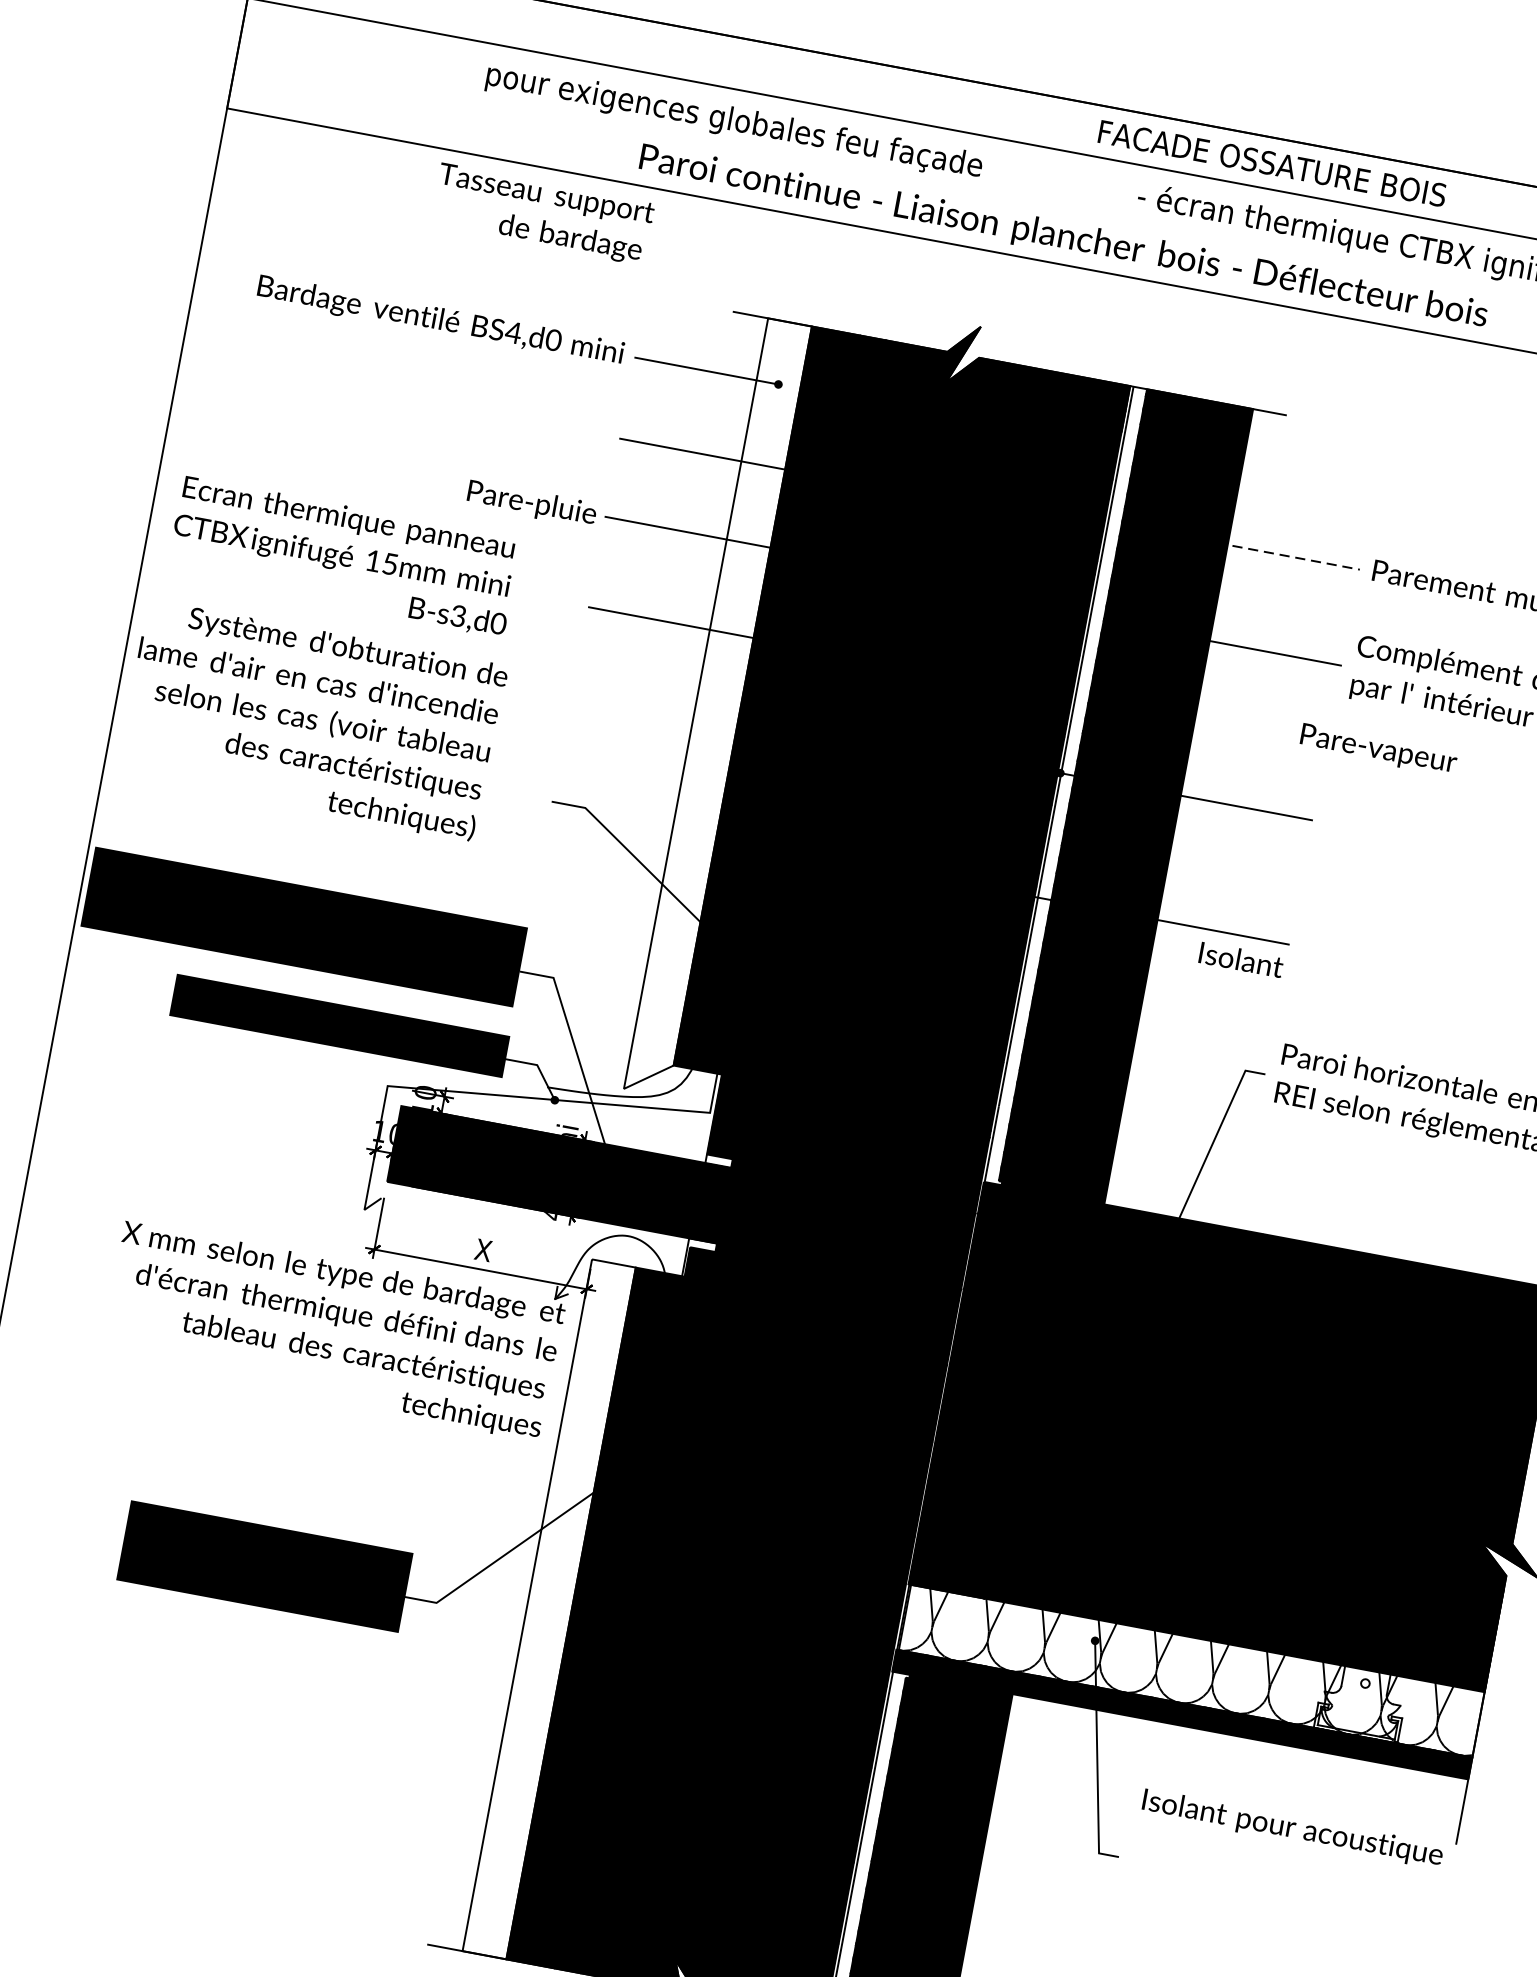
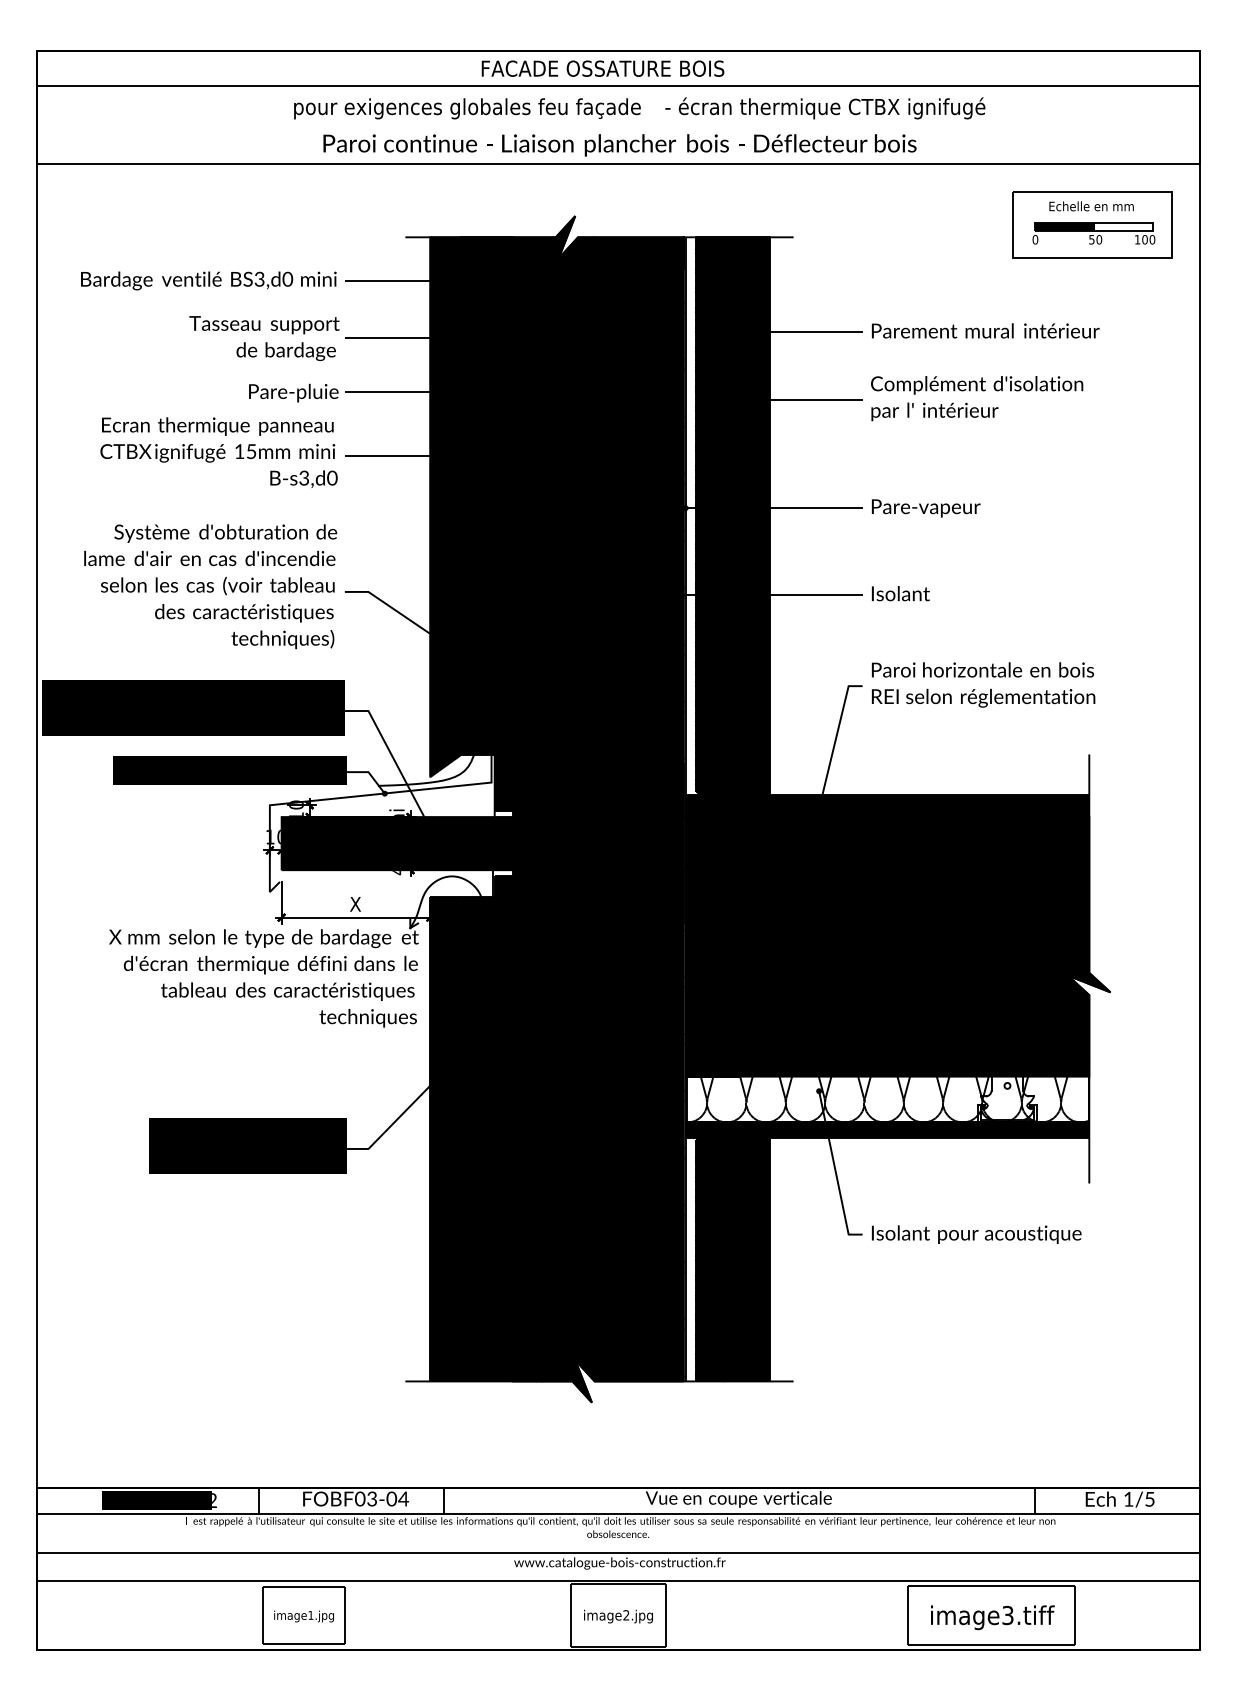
text: (734, 121) -> (467, 108), moved
text: (1271, 163) -> (602, 68), moved
text: (542, 214) -> (264, 338), moved
text: (513, 331) -> (259, 278), BS4,d0 -> BS3,d0
text: (342, 556) -> (218, 452), moved
line: (1289, 556) -> (813, 332), dashed -> solid
fill: (717, 708) -> (445, 507), added
text: (312, 720) -> (210, 586), moved
text: (1379, 750) -> (926, 508), moved
text: (1240, 959) -> (900, 593), moved
fill: (549, 1608) -> (445, 1138), added
text: (1292, 1828) -> (976, 1234), moved

